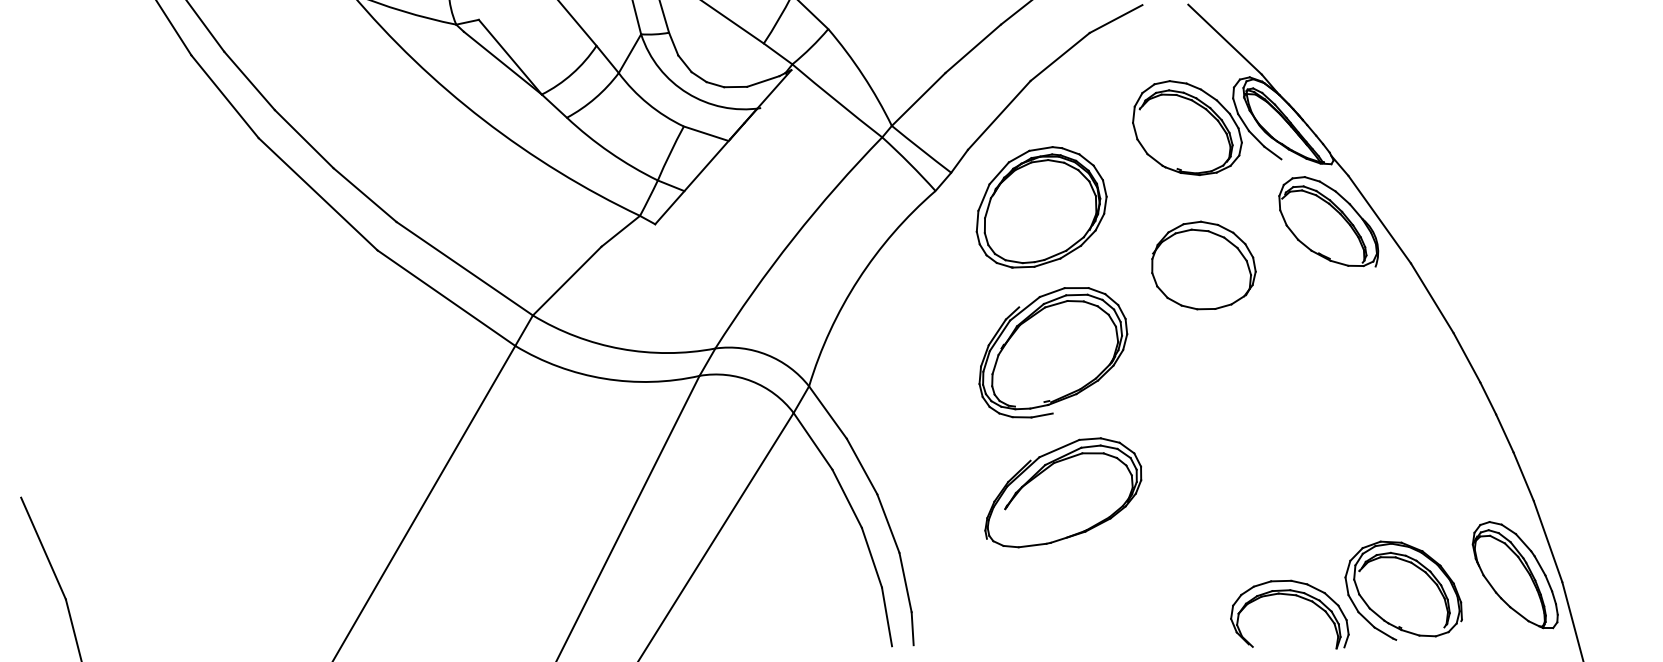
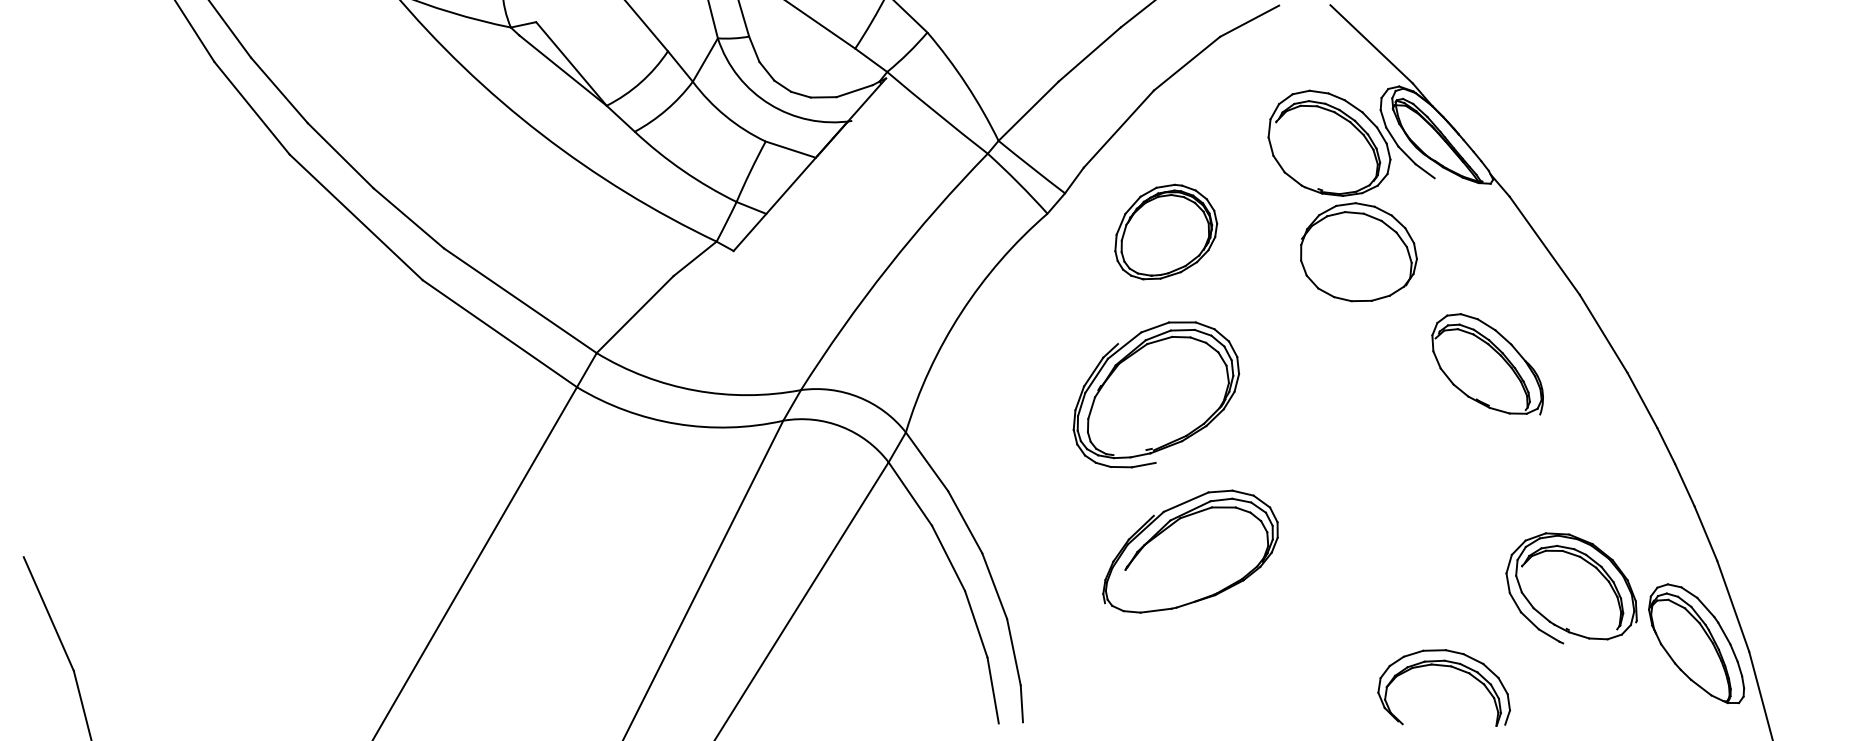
part: (1040, 206) -> (1165, 231), size x0.7
part: (1328, 222) -> (1487, 364), moved
part: (1203, 265) -> (1358, 252), moved
part: (1052, 352) -> (1155, 394), moved
part: (1403, 590) -> (1571, 588), moved

